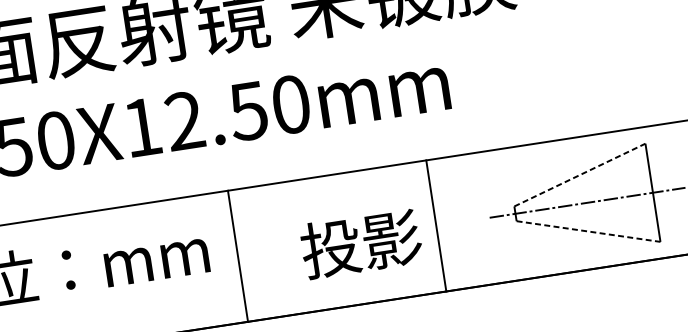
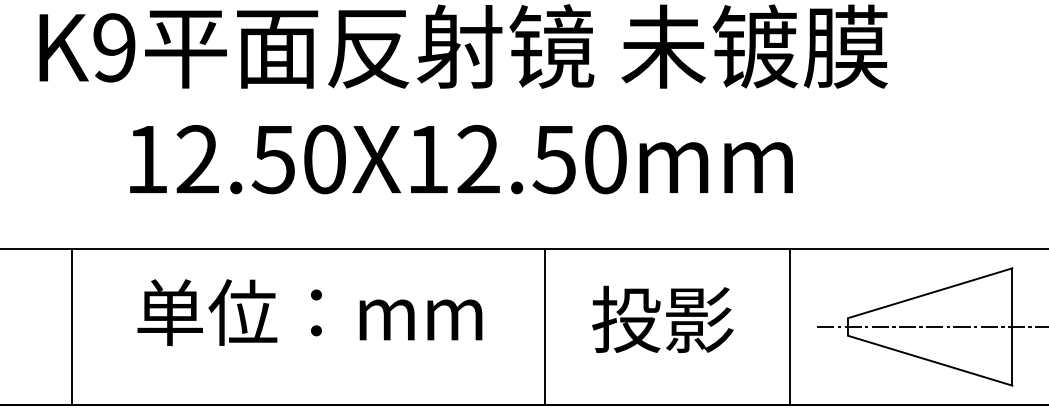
line: (580, 175) -> (930, 293), dashed -> solid
line: (436, 225) -> (789, 326), moved
line: (588, 231) -> (930, 360), dashed -> solid
text: (360, 243) -> (662, 318), moved
line: (237, 255) -> (544, 326), moved

